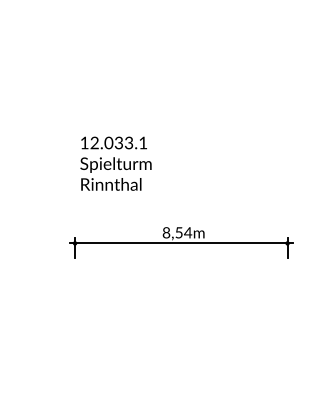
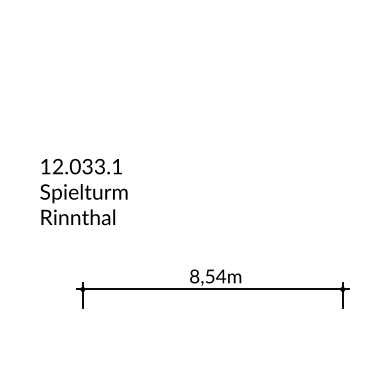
text: (115, 163) -> (83, 191), moved

